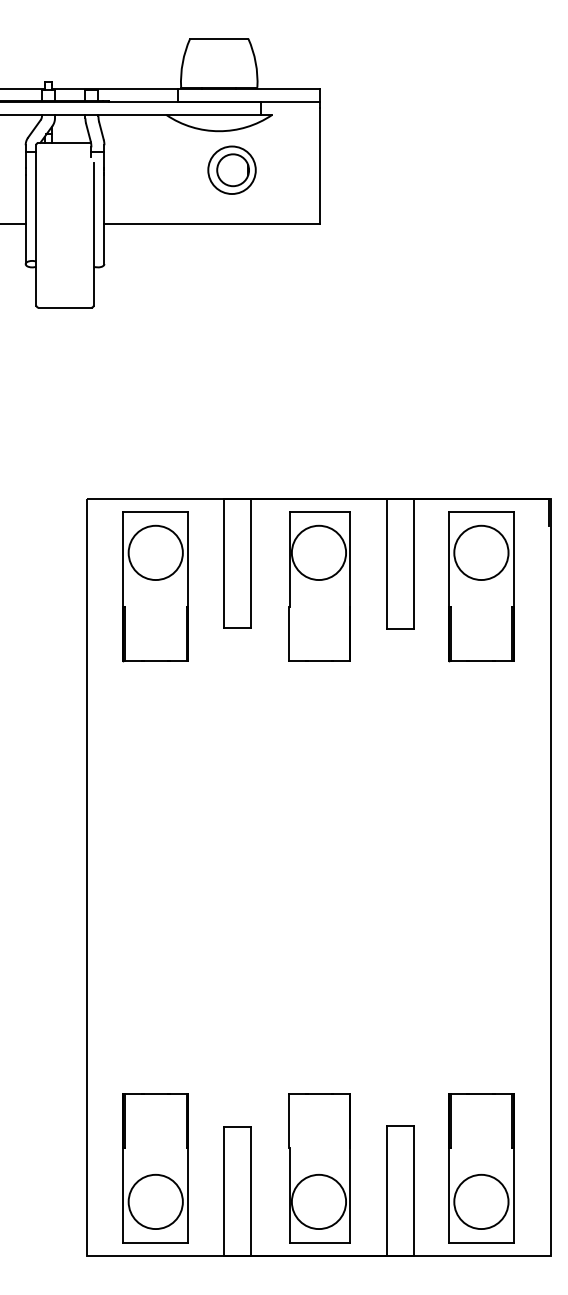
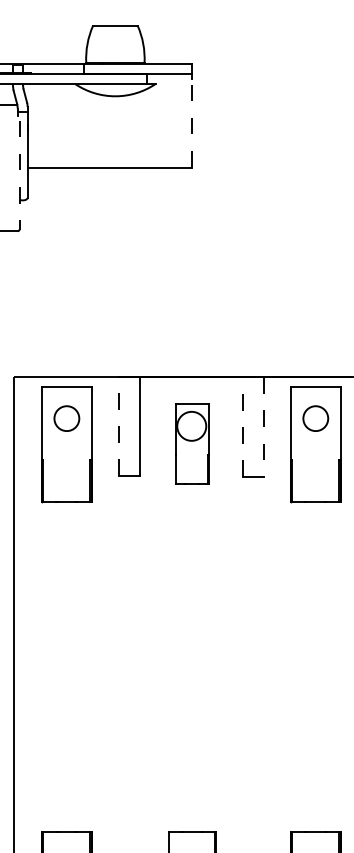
line: (319, 165) -> (192, 122), solid -> dashed
part: (231, 169) -> (124, 125), removed
line: (93, 234) -> (19, 175), solid -> dashed
circle: (155, 552) -> (66, 418), size x0.6
circle: (481, 552) -> (315, 418), size x0.6
line: (223, 563) -> (118, 426), solid -> dashed
line: (386, 563) -> (243, 426), solid -> dashed
line: (413, 564) -> (263, 427), solid -> dashed
part: (319, 586) -> (192, 444), size x0.7

